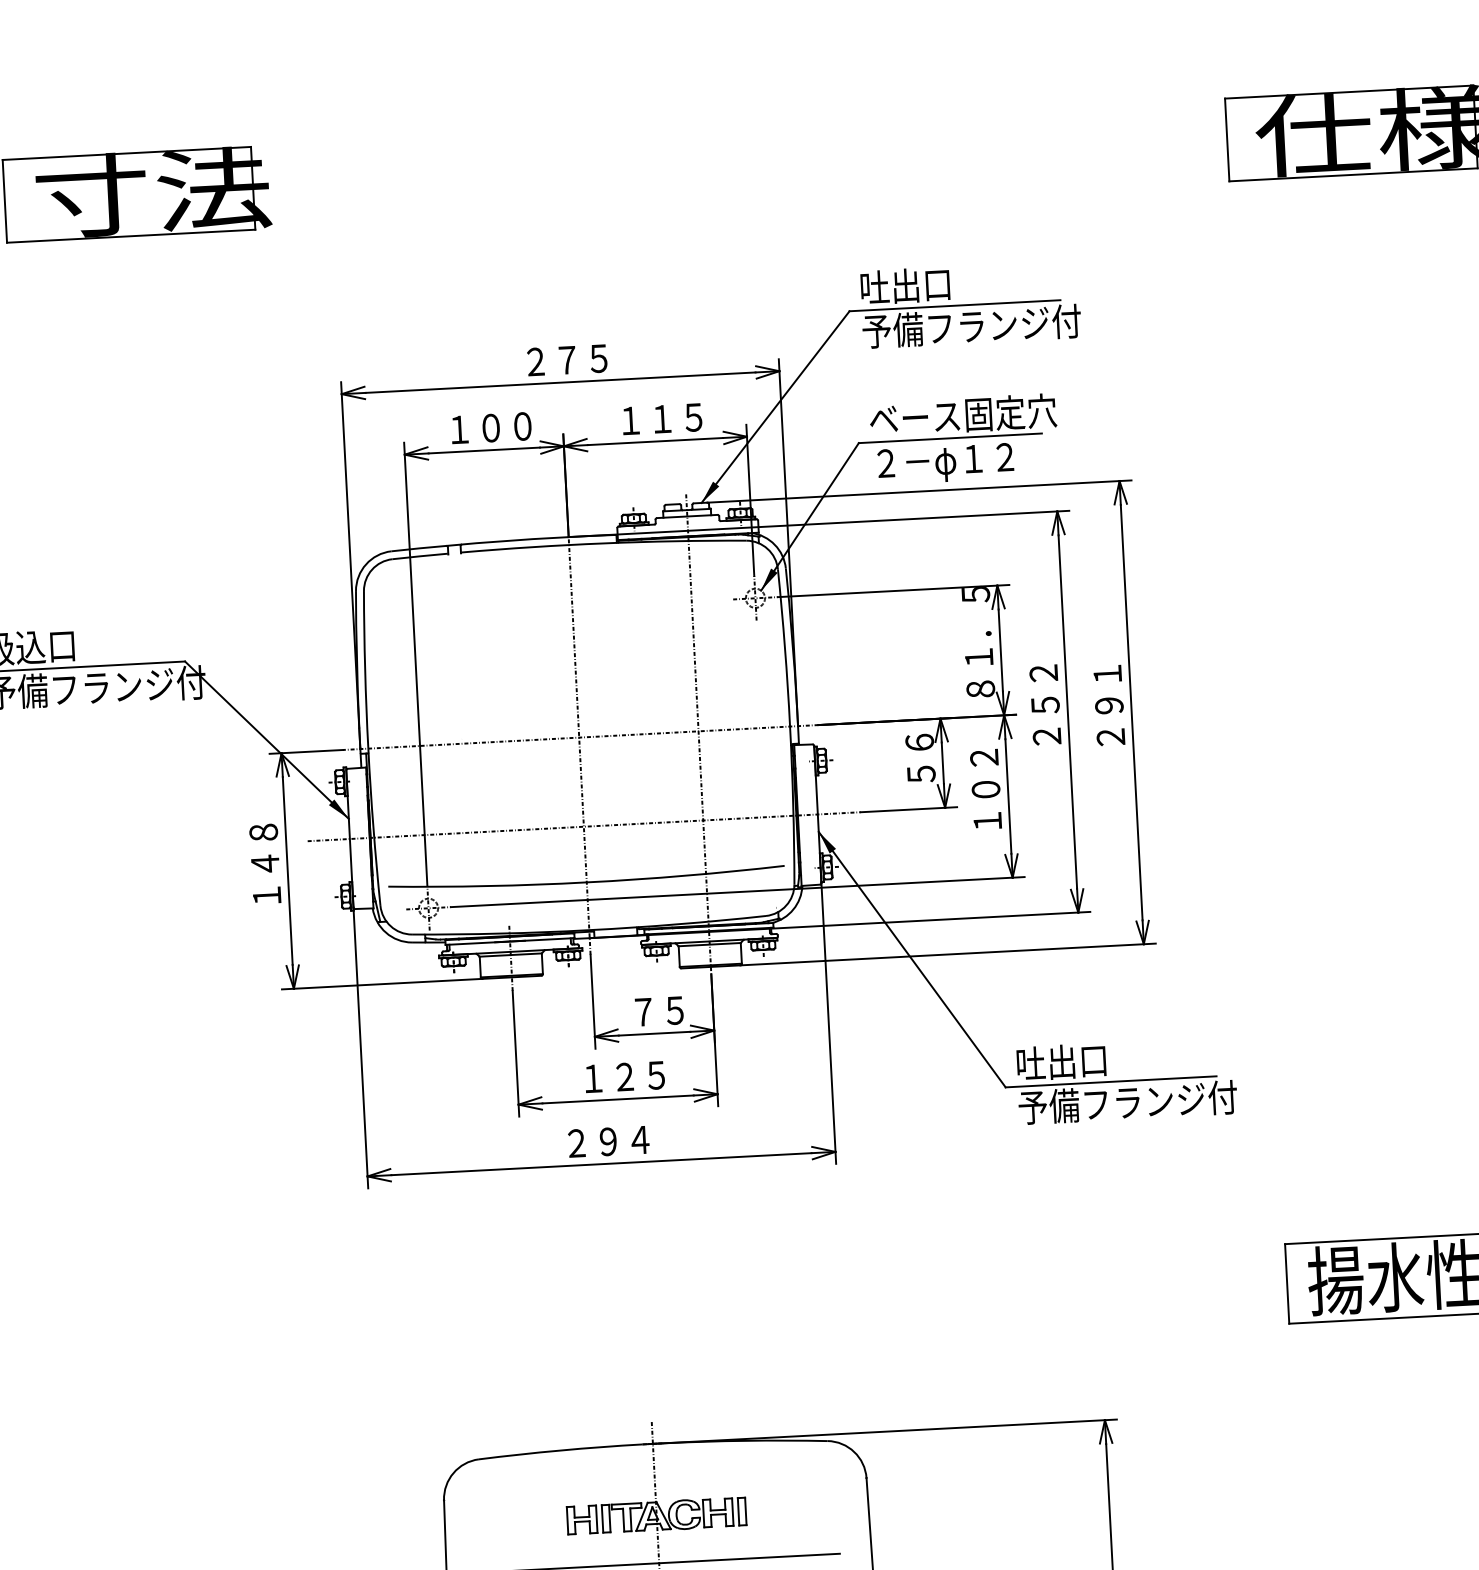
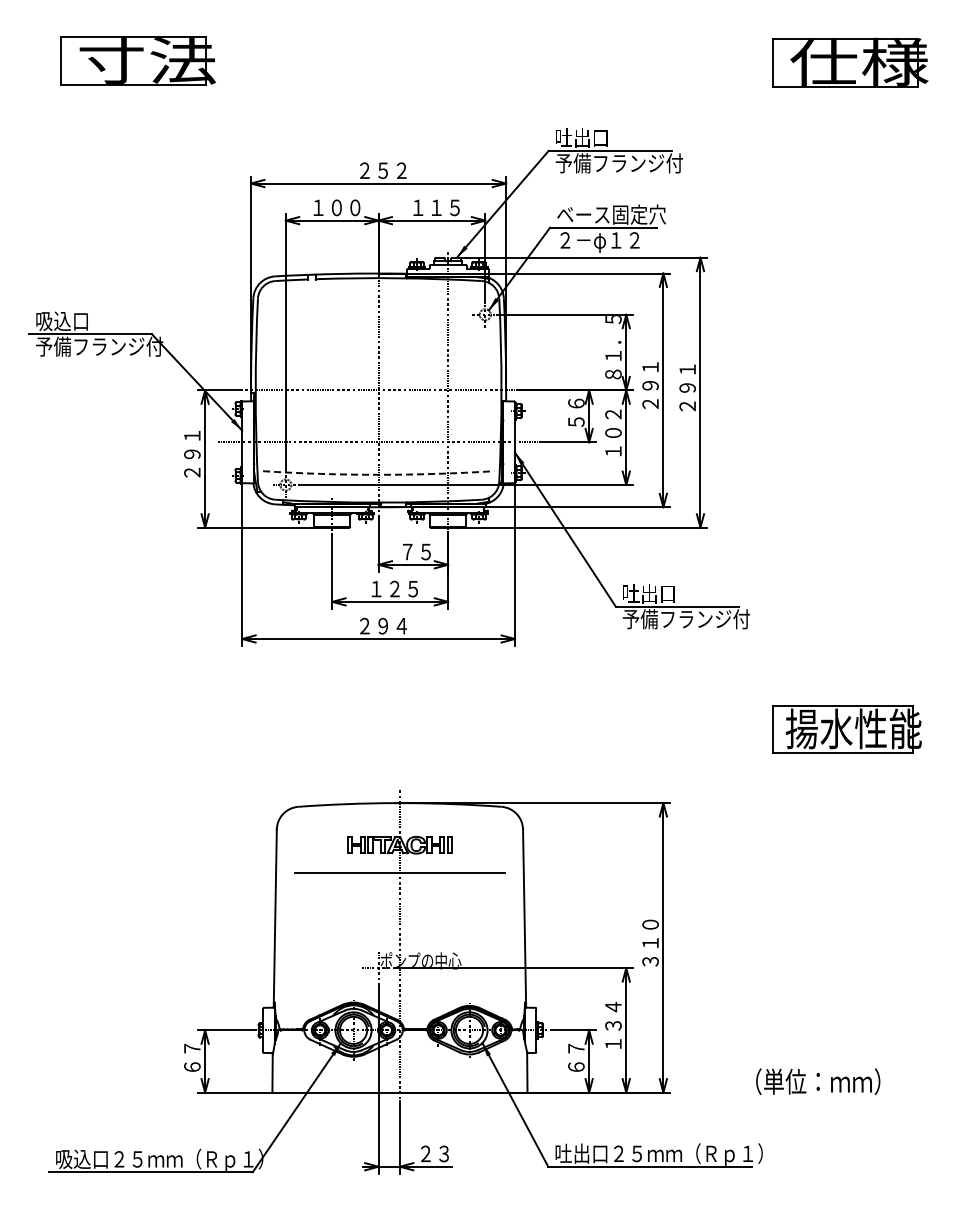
text: (583, 359) -> (392, 170), ２７５ -> ２５２
text: (1044, 689) -> (650, 376), ２５２ -> ２９１
text: (265, 864) -> (192, 454), １４８ -> ２９１
arc: (586, 881) -> (378, 474), solid -> dashed

